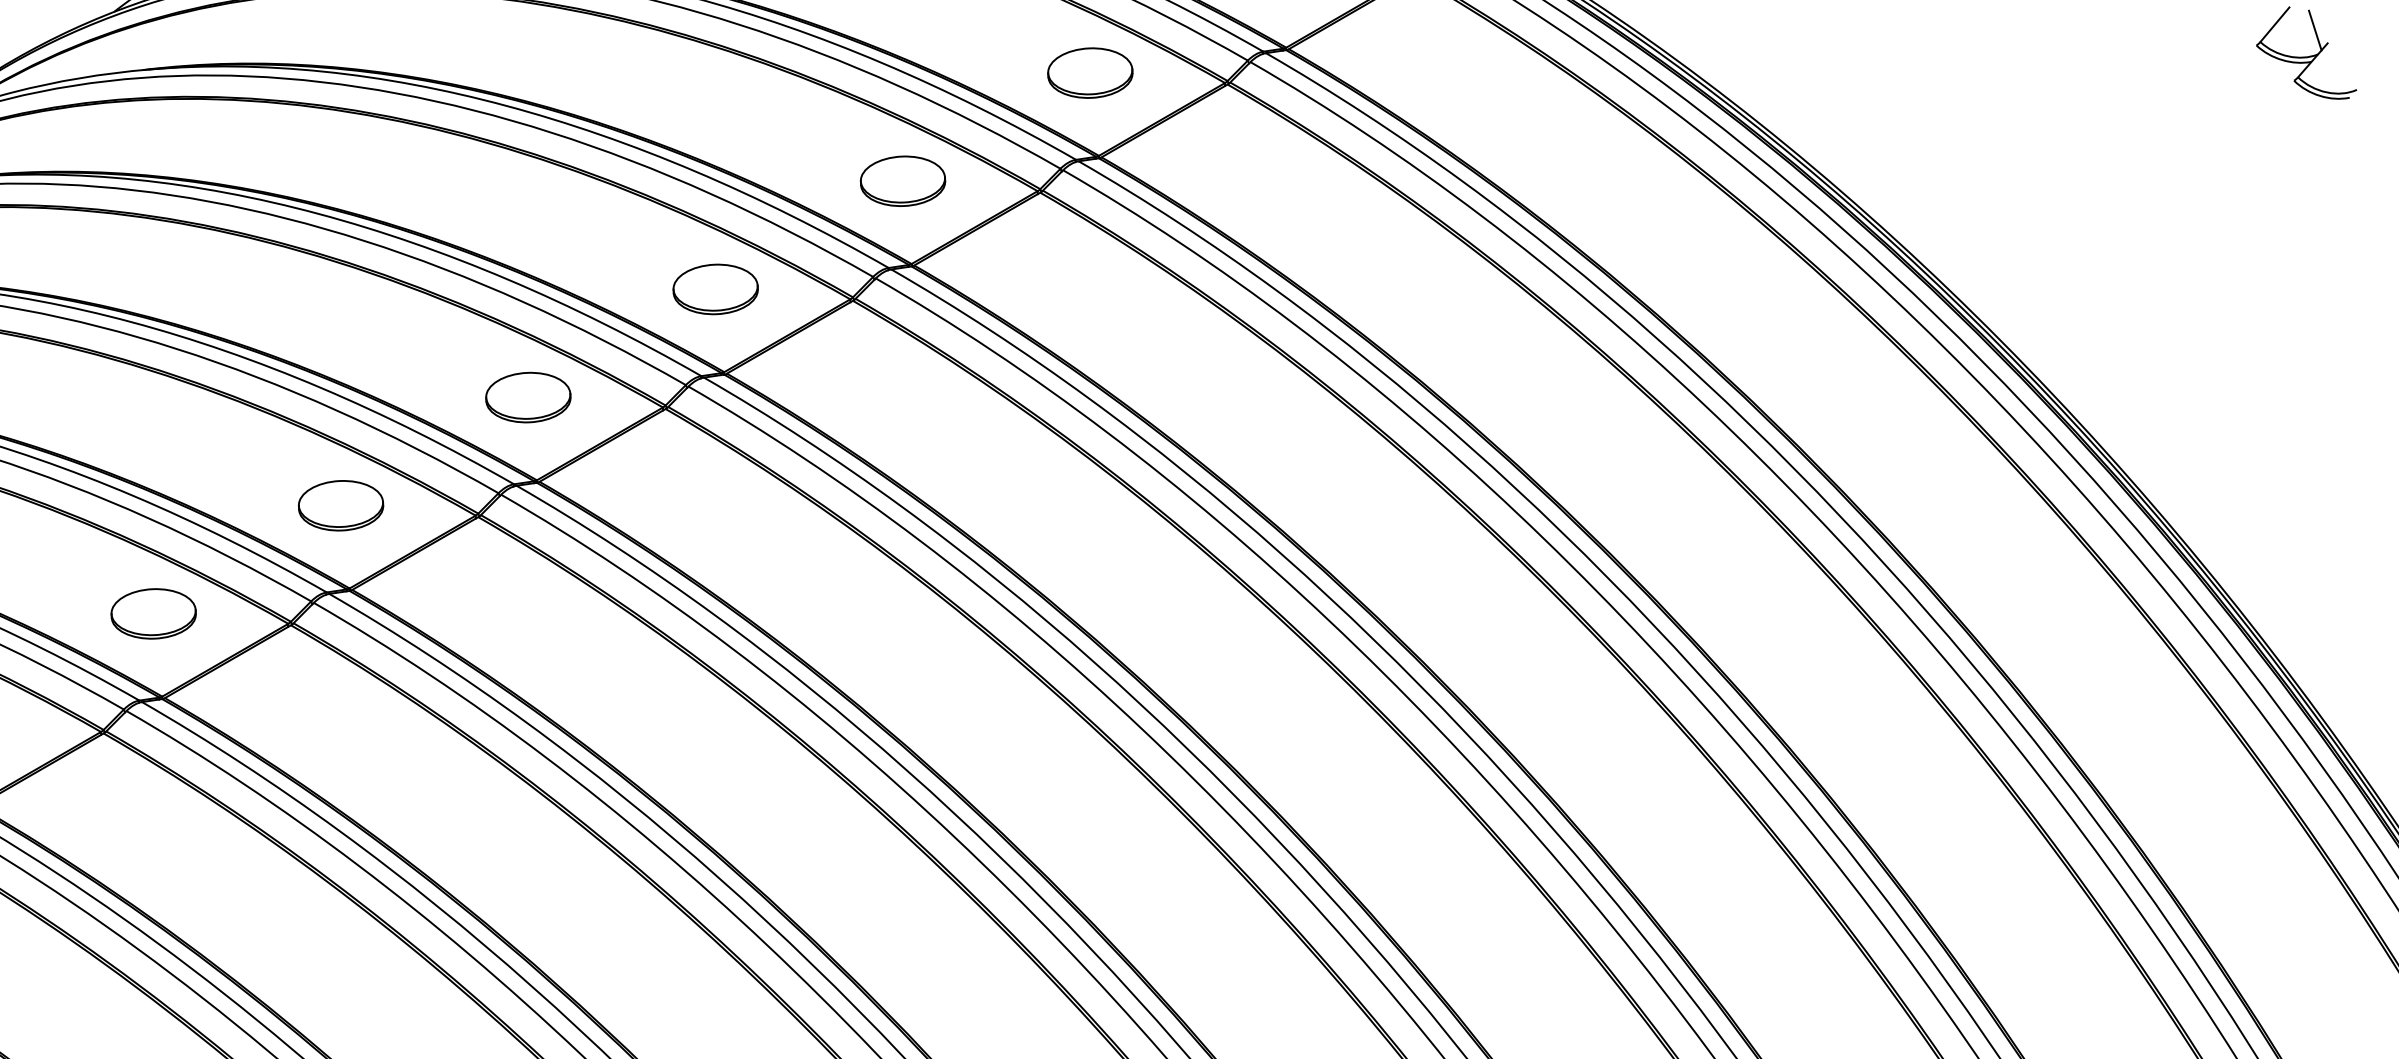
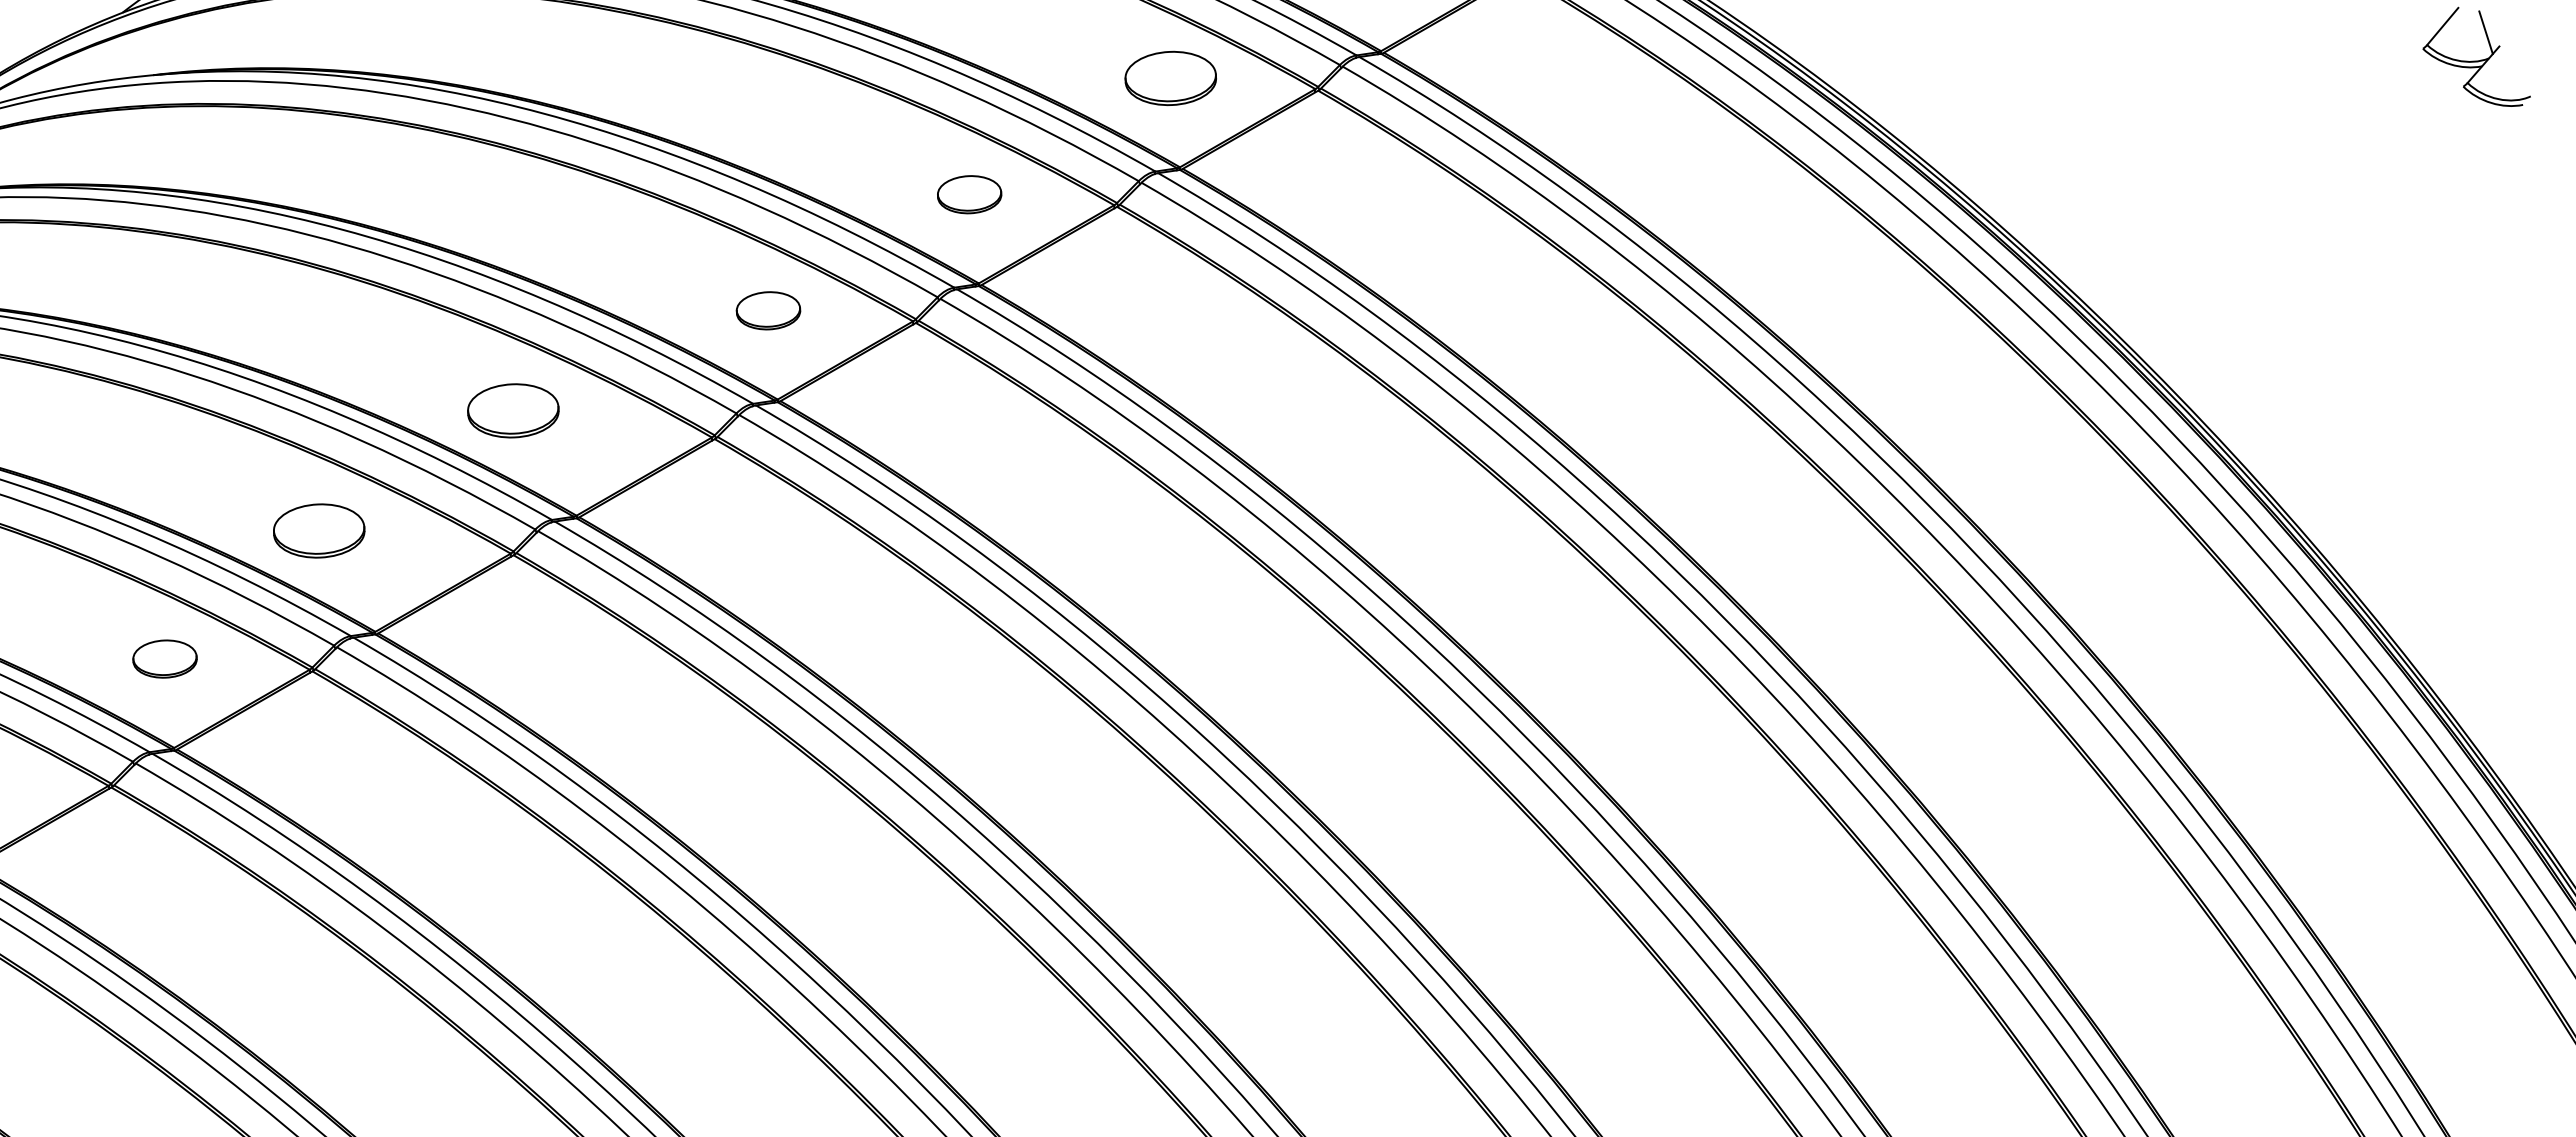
part: (902, 181) -> (969, 194), size x0.7
part: (715, 289) -> (768, 310), size x0.7
part: (528, 397) -> (513, 410), moved
part: (341, 505) -> (319, 530), moved
part: (153, 613) -> (164, 658), size x0.7

